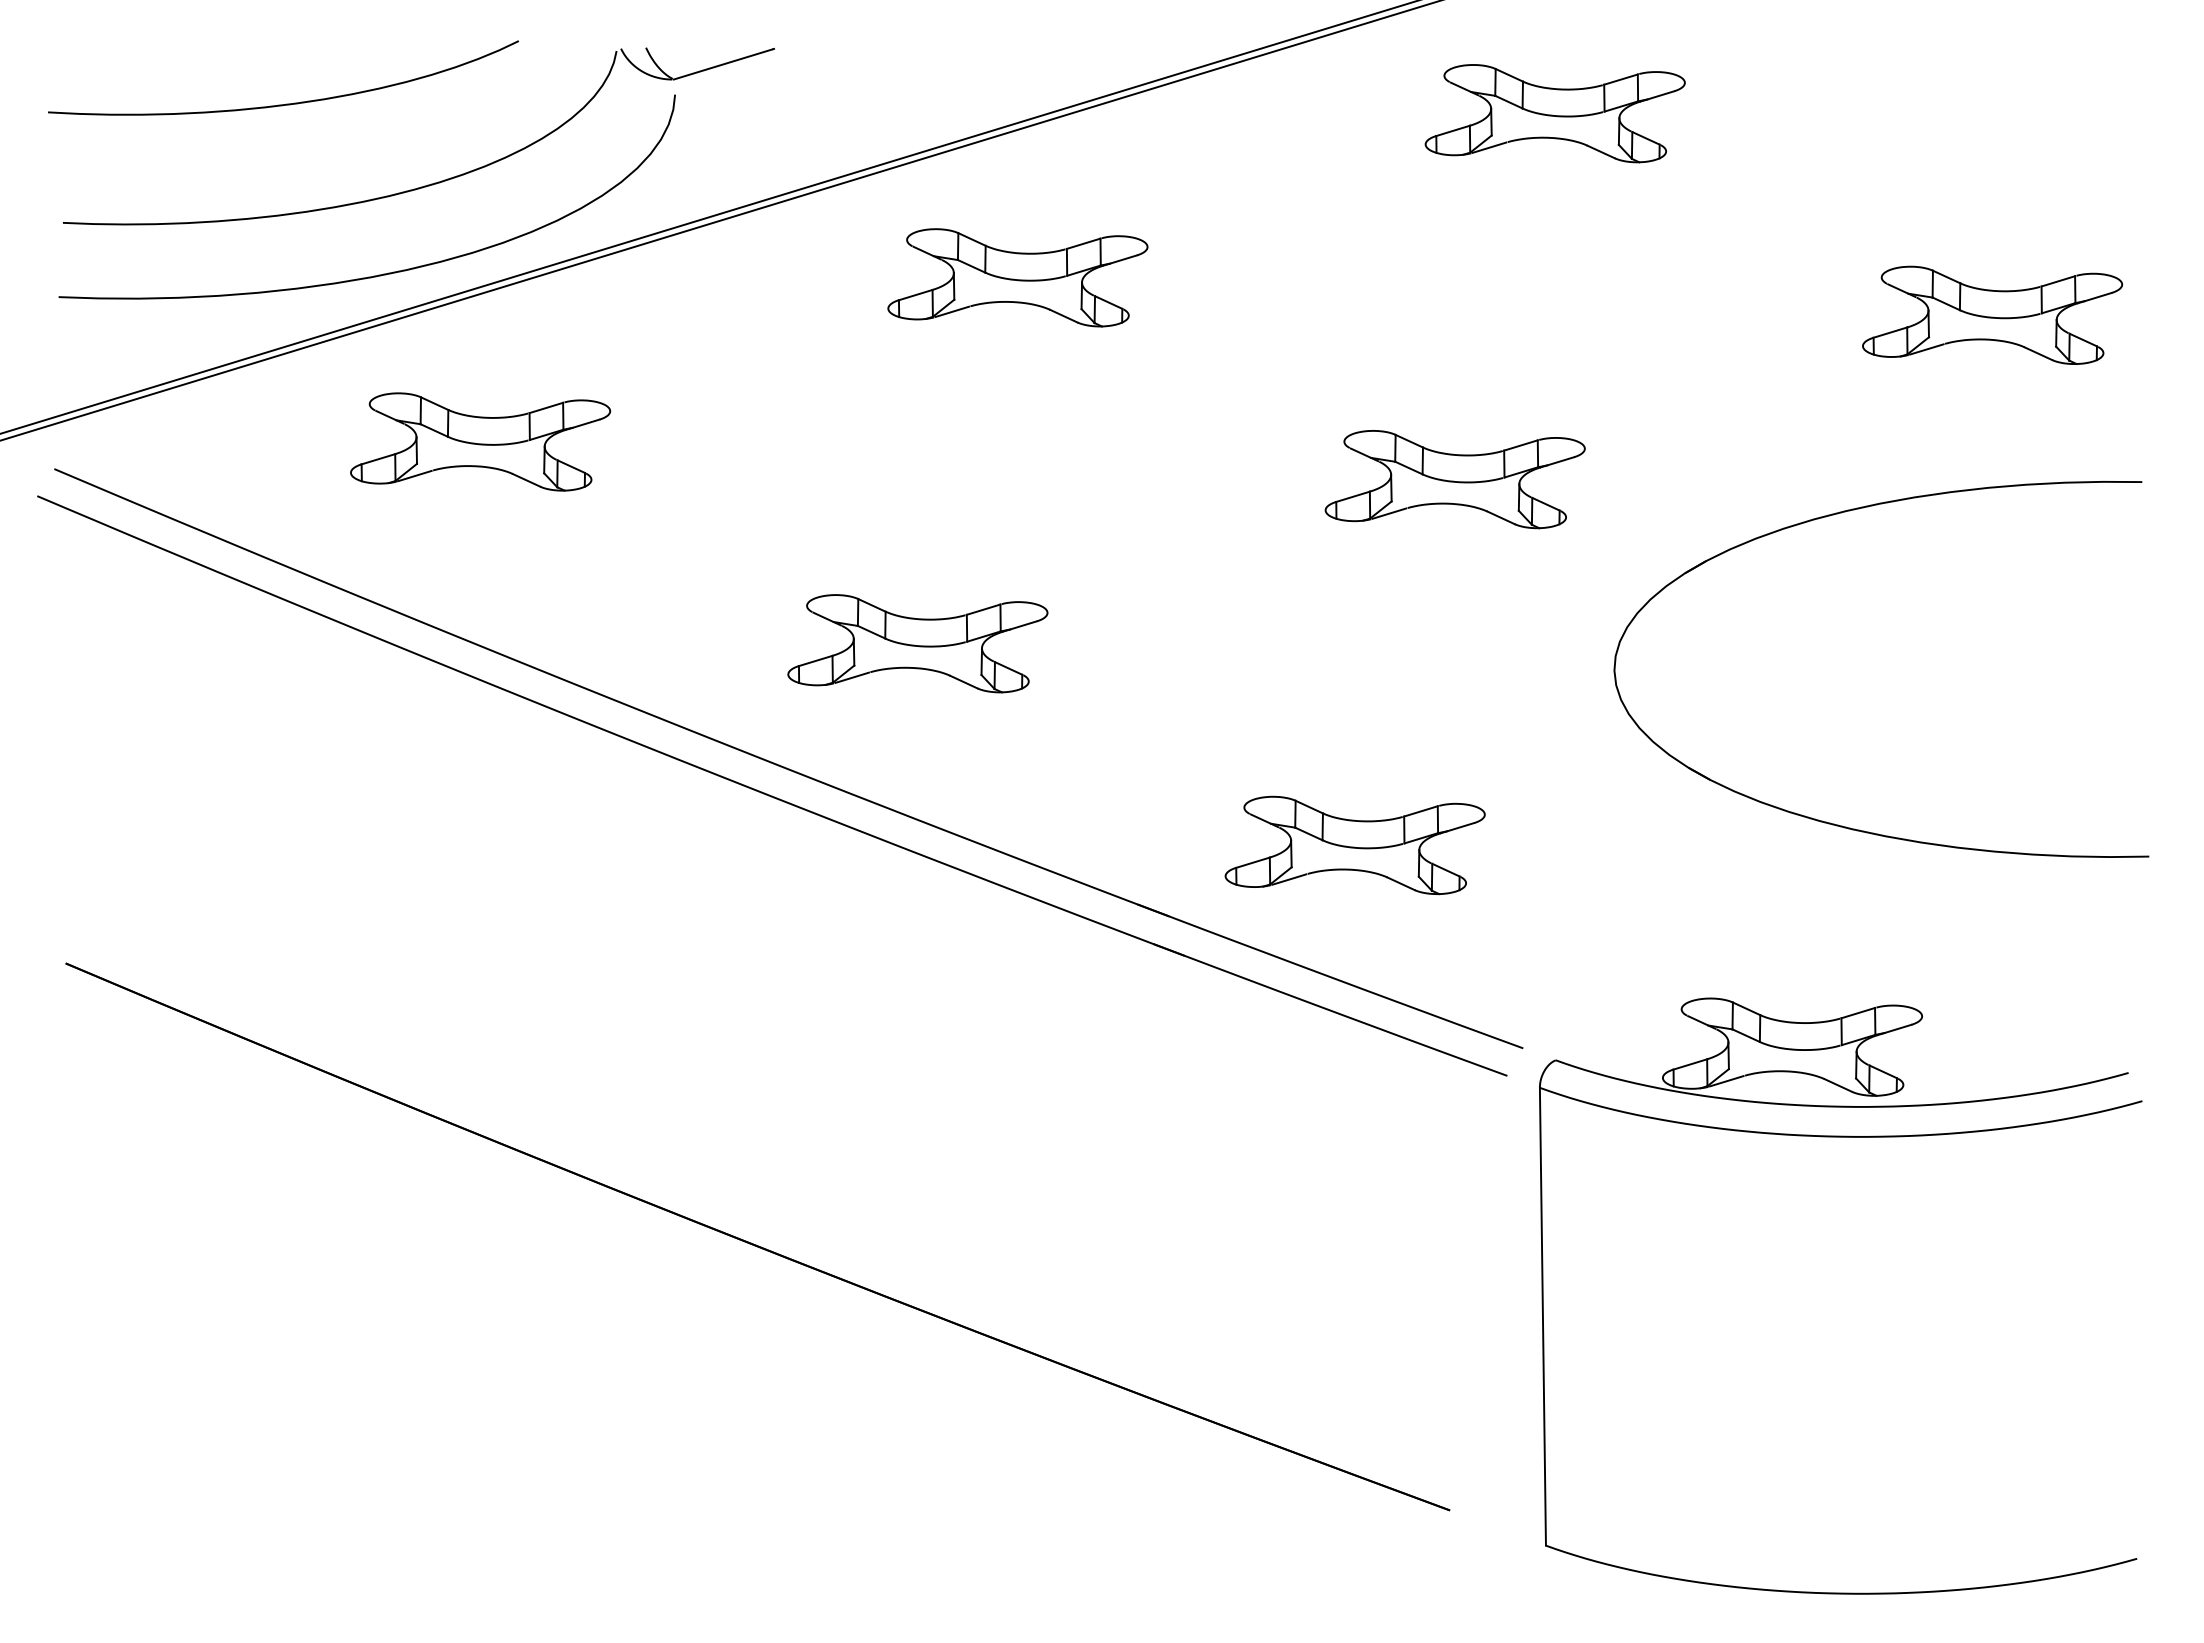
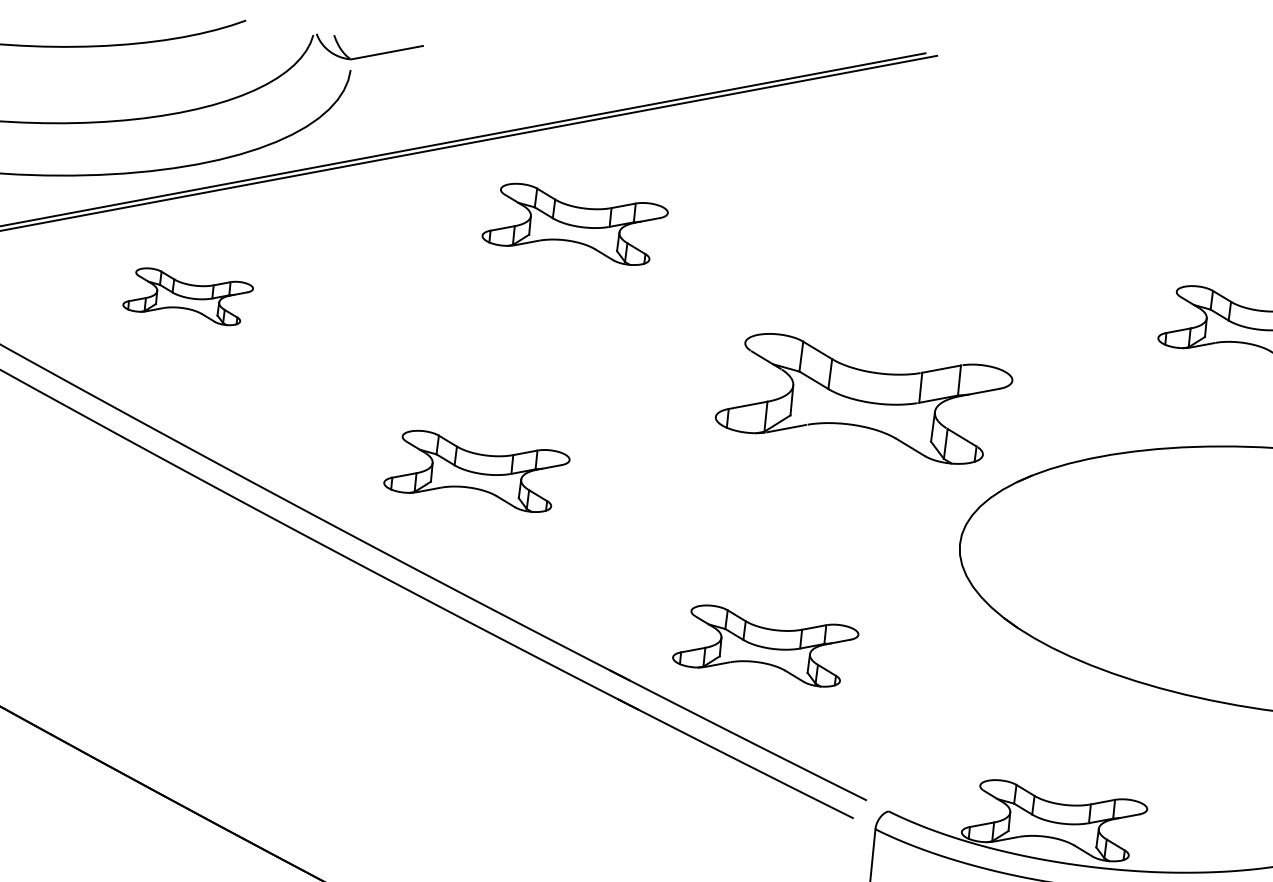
part: (1554, 113) -> (961, 151), removed
part: (480, 441) -> (188, 296), size x0.7
part: (1454, 479) -> (863, 398), size x1.6

